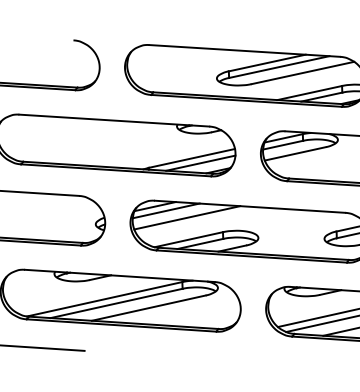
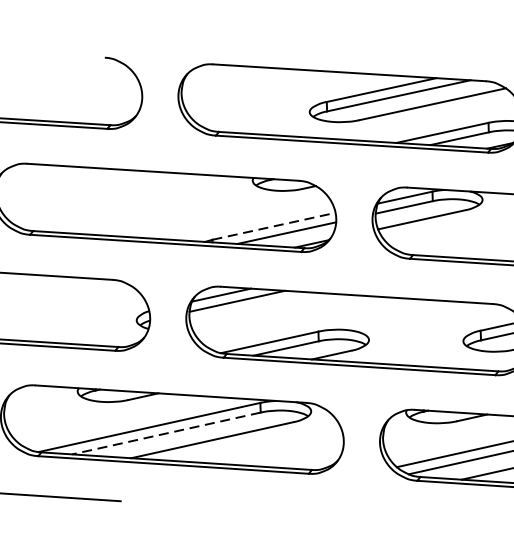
line: (192, 158) -> (274, 226), solid -> dashed
line: (187, 217) -> (267, 310), removed
line: (116, 303) -> (166, 433), solid -> dashed

